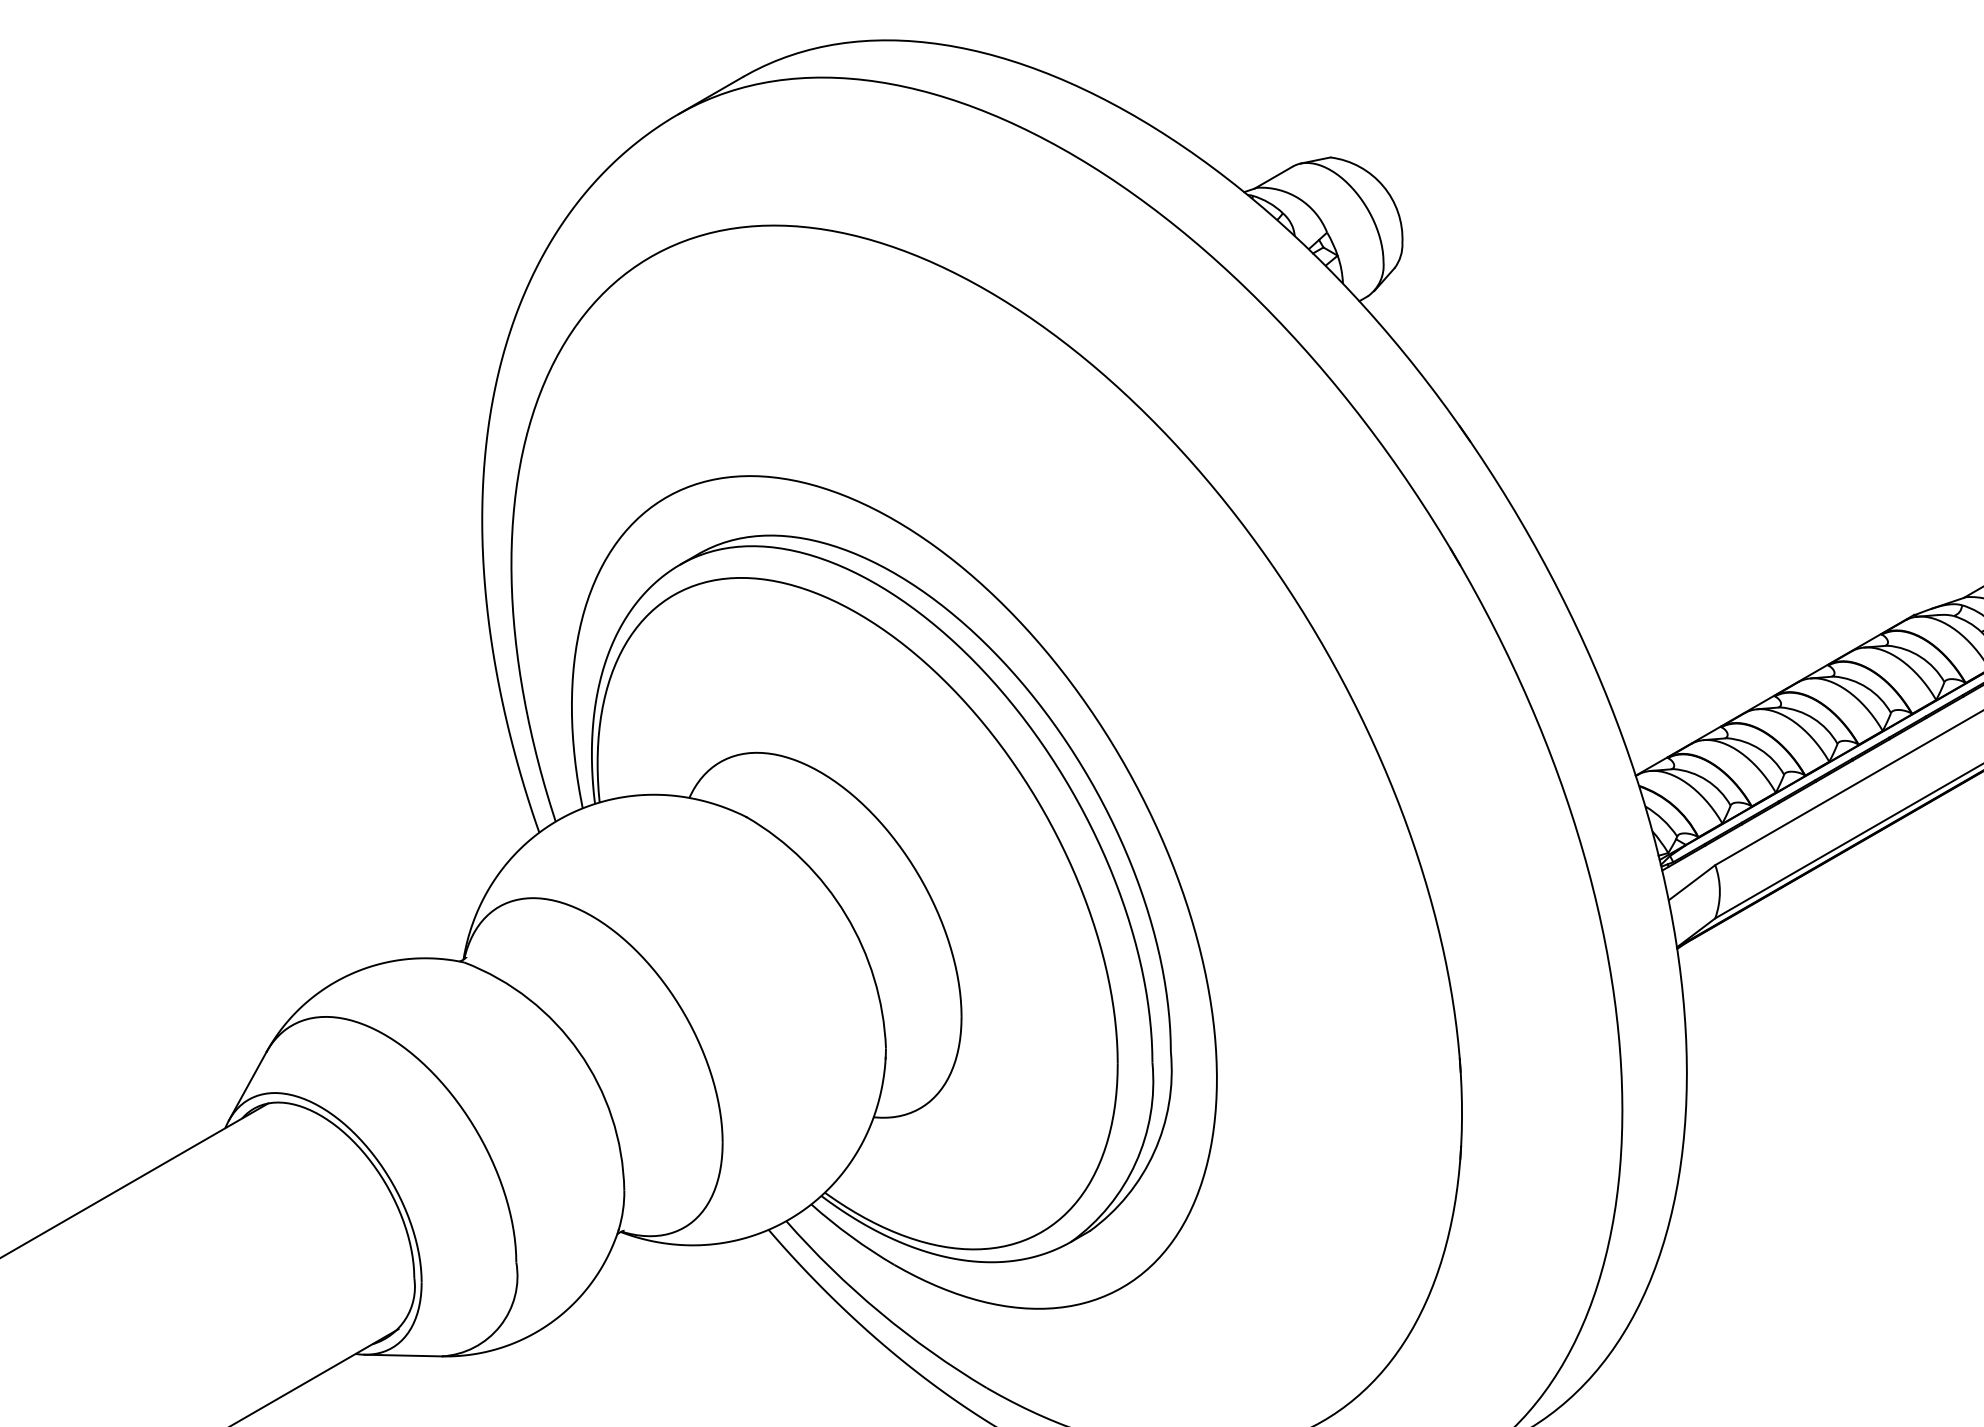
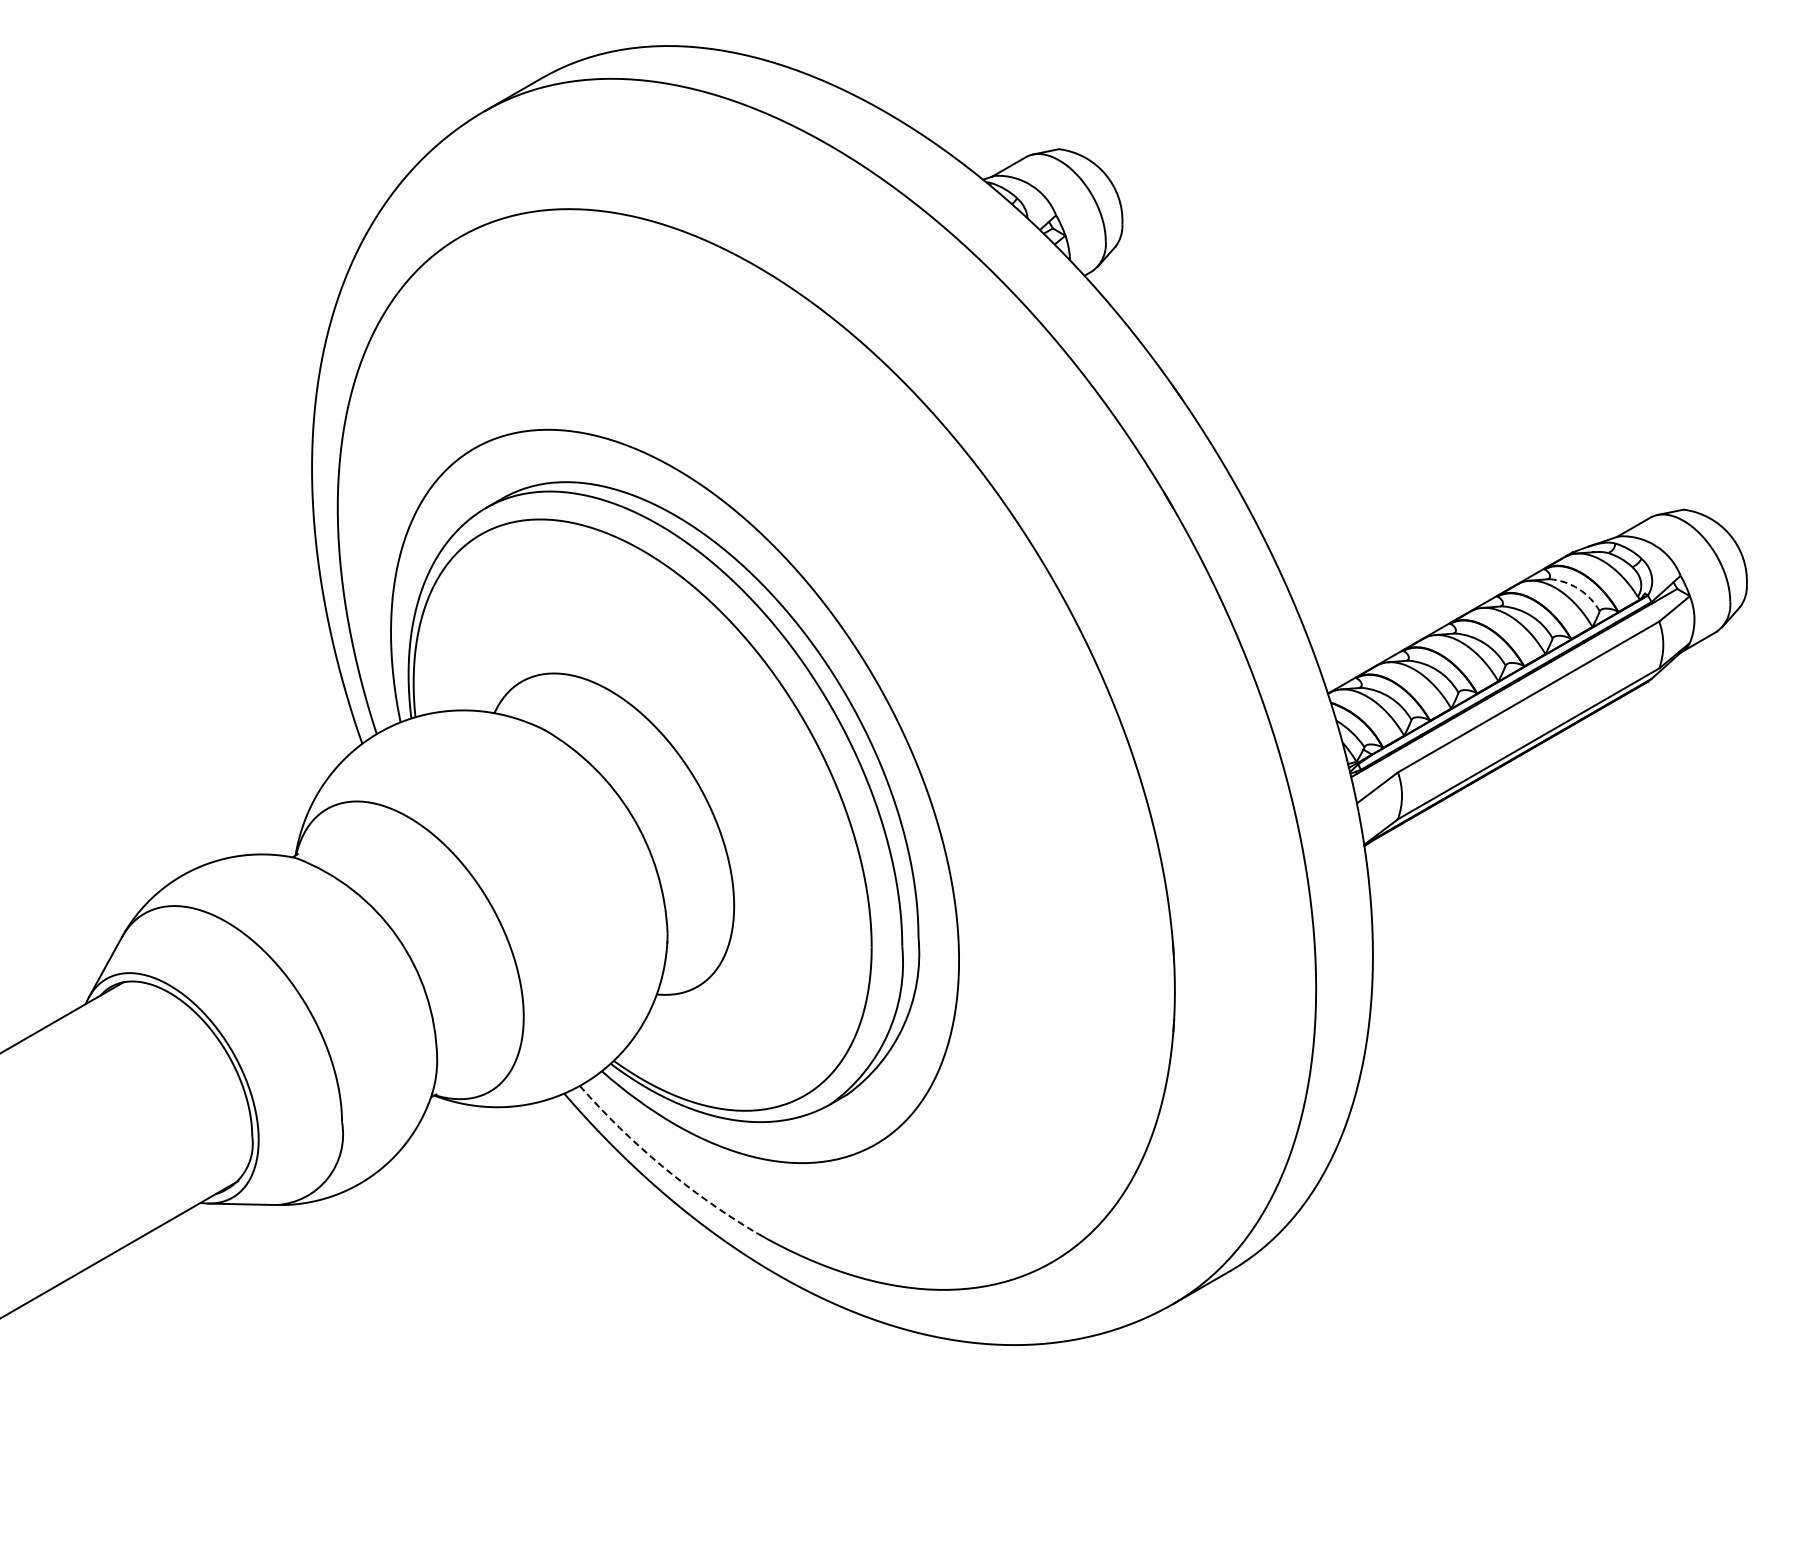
arc: (1920, 657) -> (1578, 589), solid -> dashed
arc: (880, 1312) -> (662, 1166), solid -> dashed

